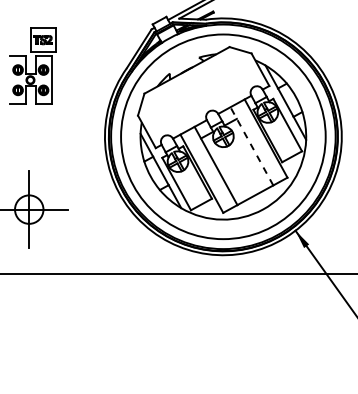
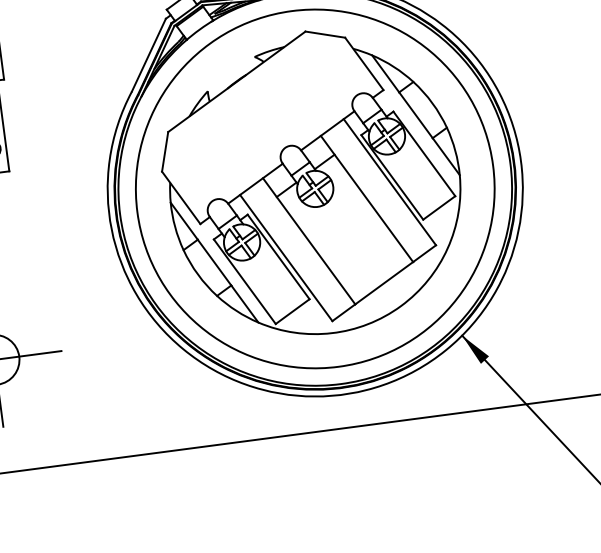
line: (251, 146) -> (366, 199), dashed -> solid

